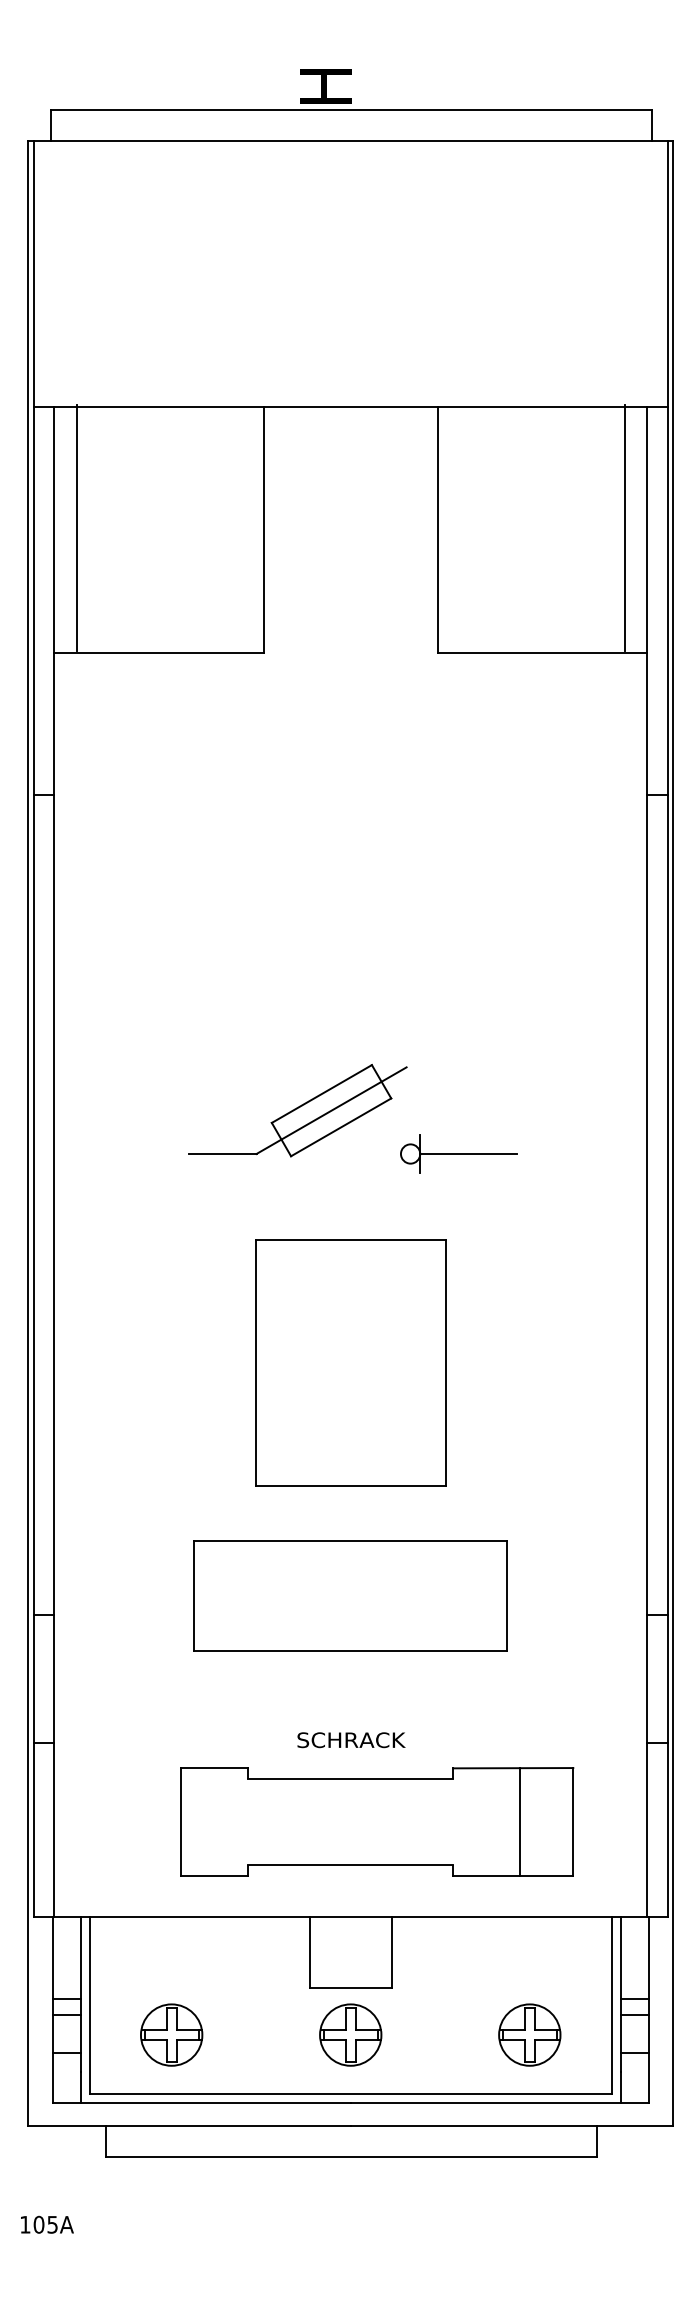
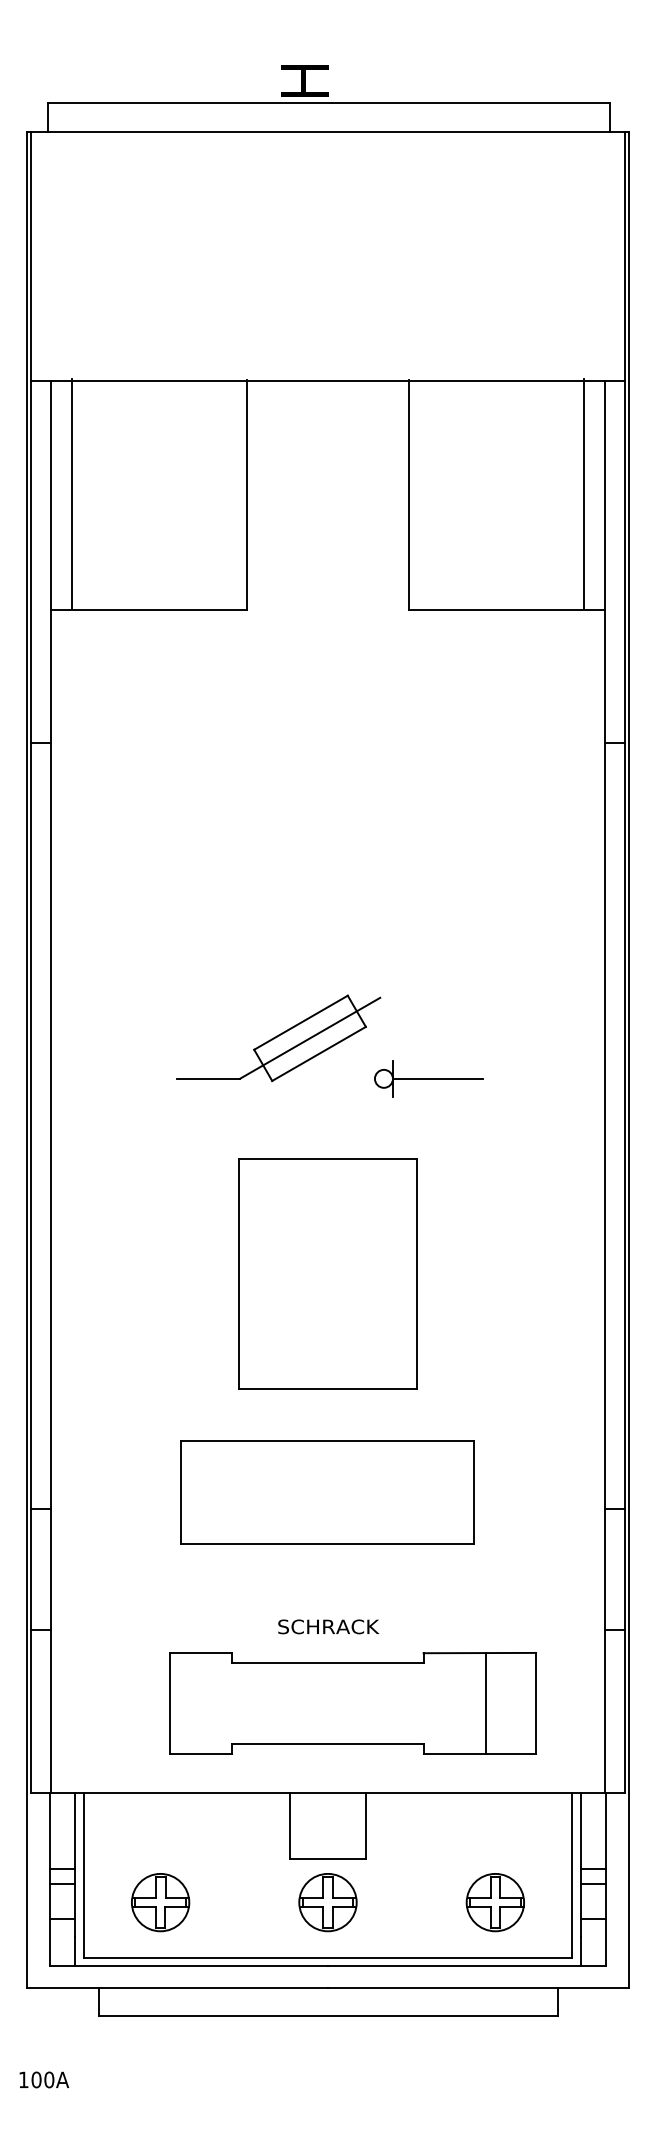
text: (52, 2224) -> (49, 2079), 105A -> 100A

